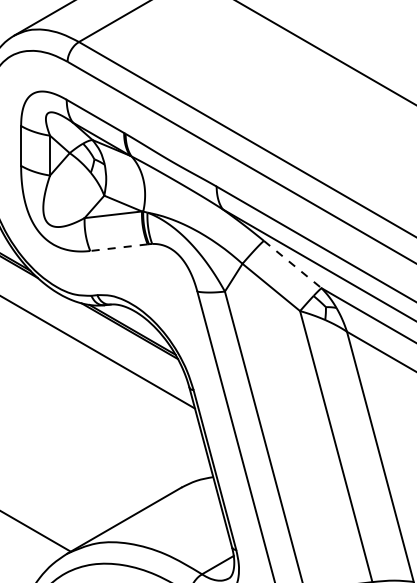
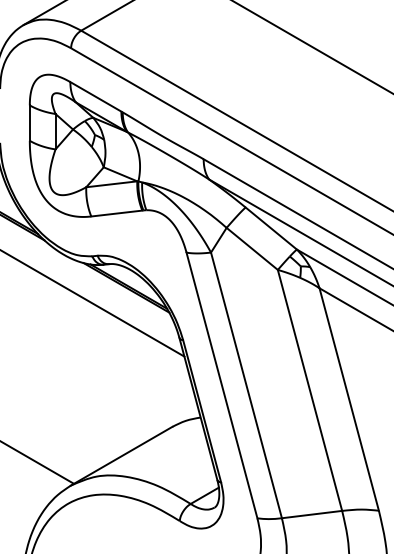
line: (118, 247) -> (116, 213), dashed -> solid
line: (292, 264) -> (271, 228), dashed -> solid

